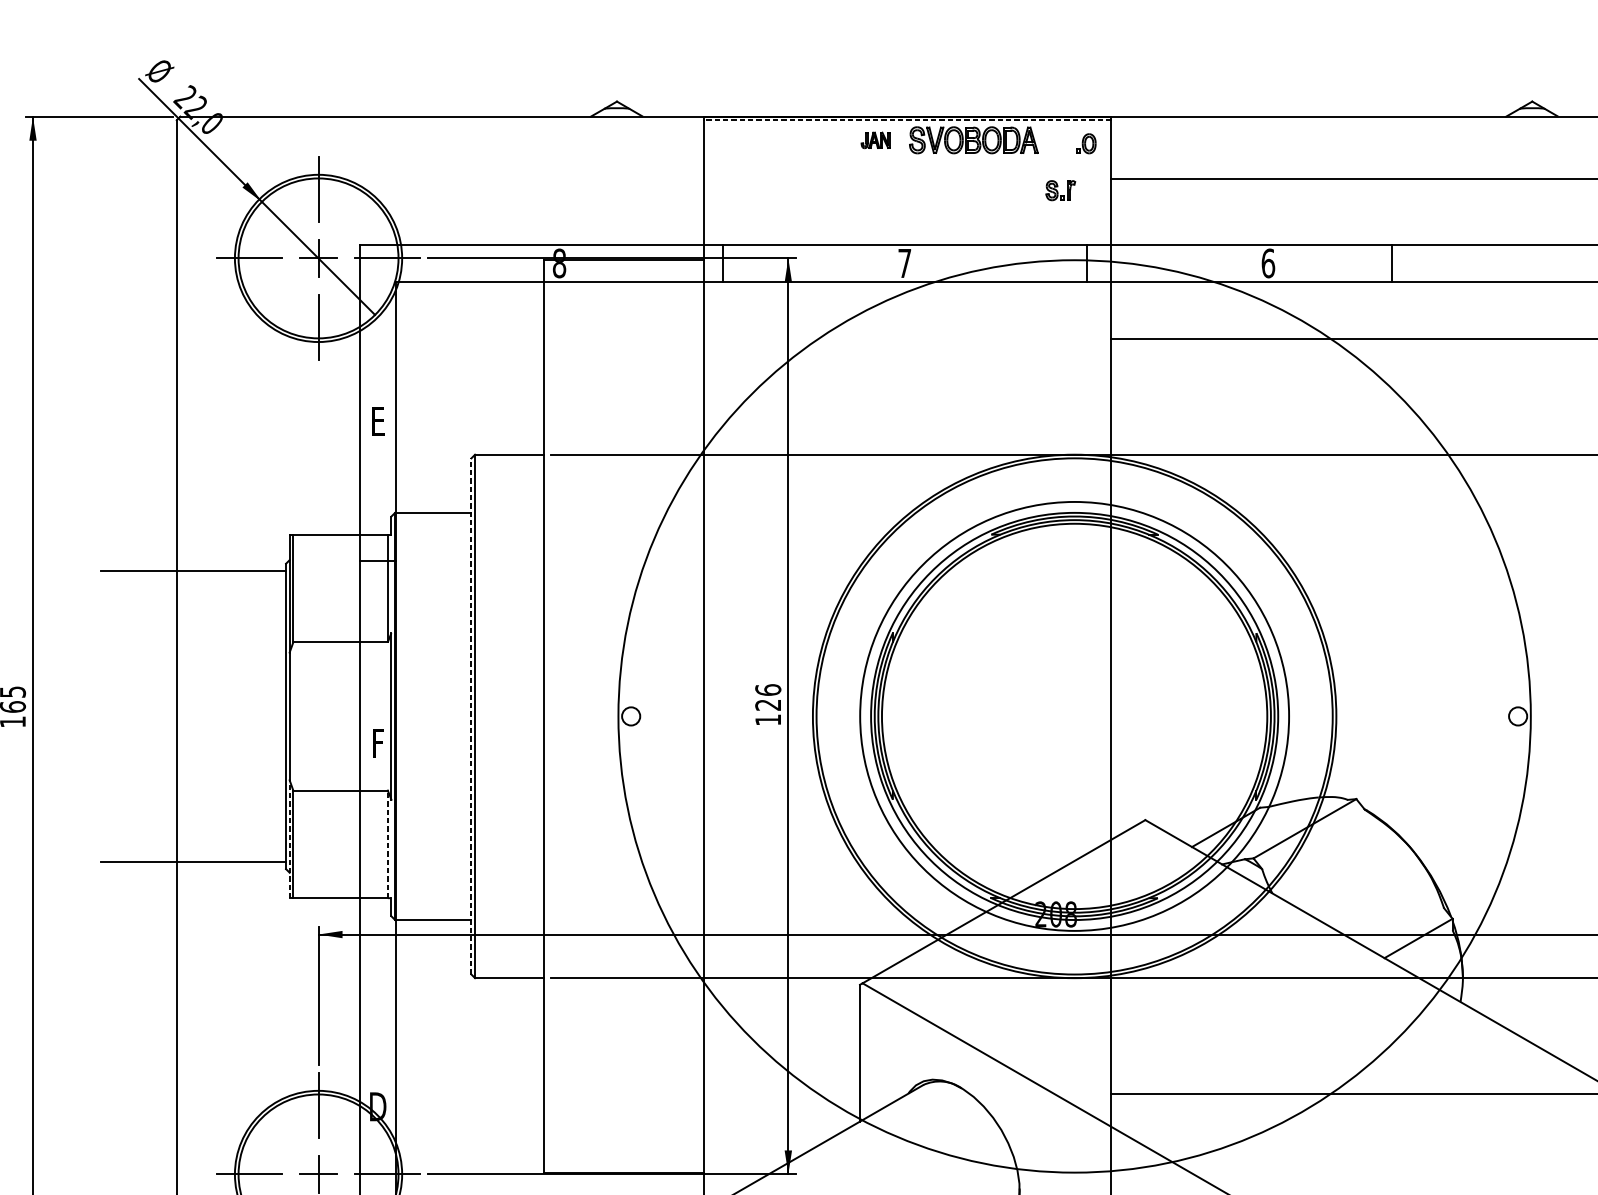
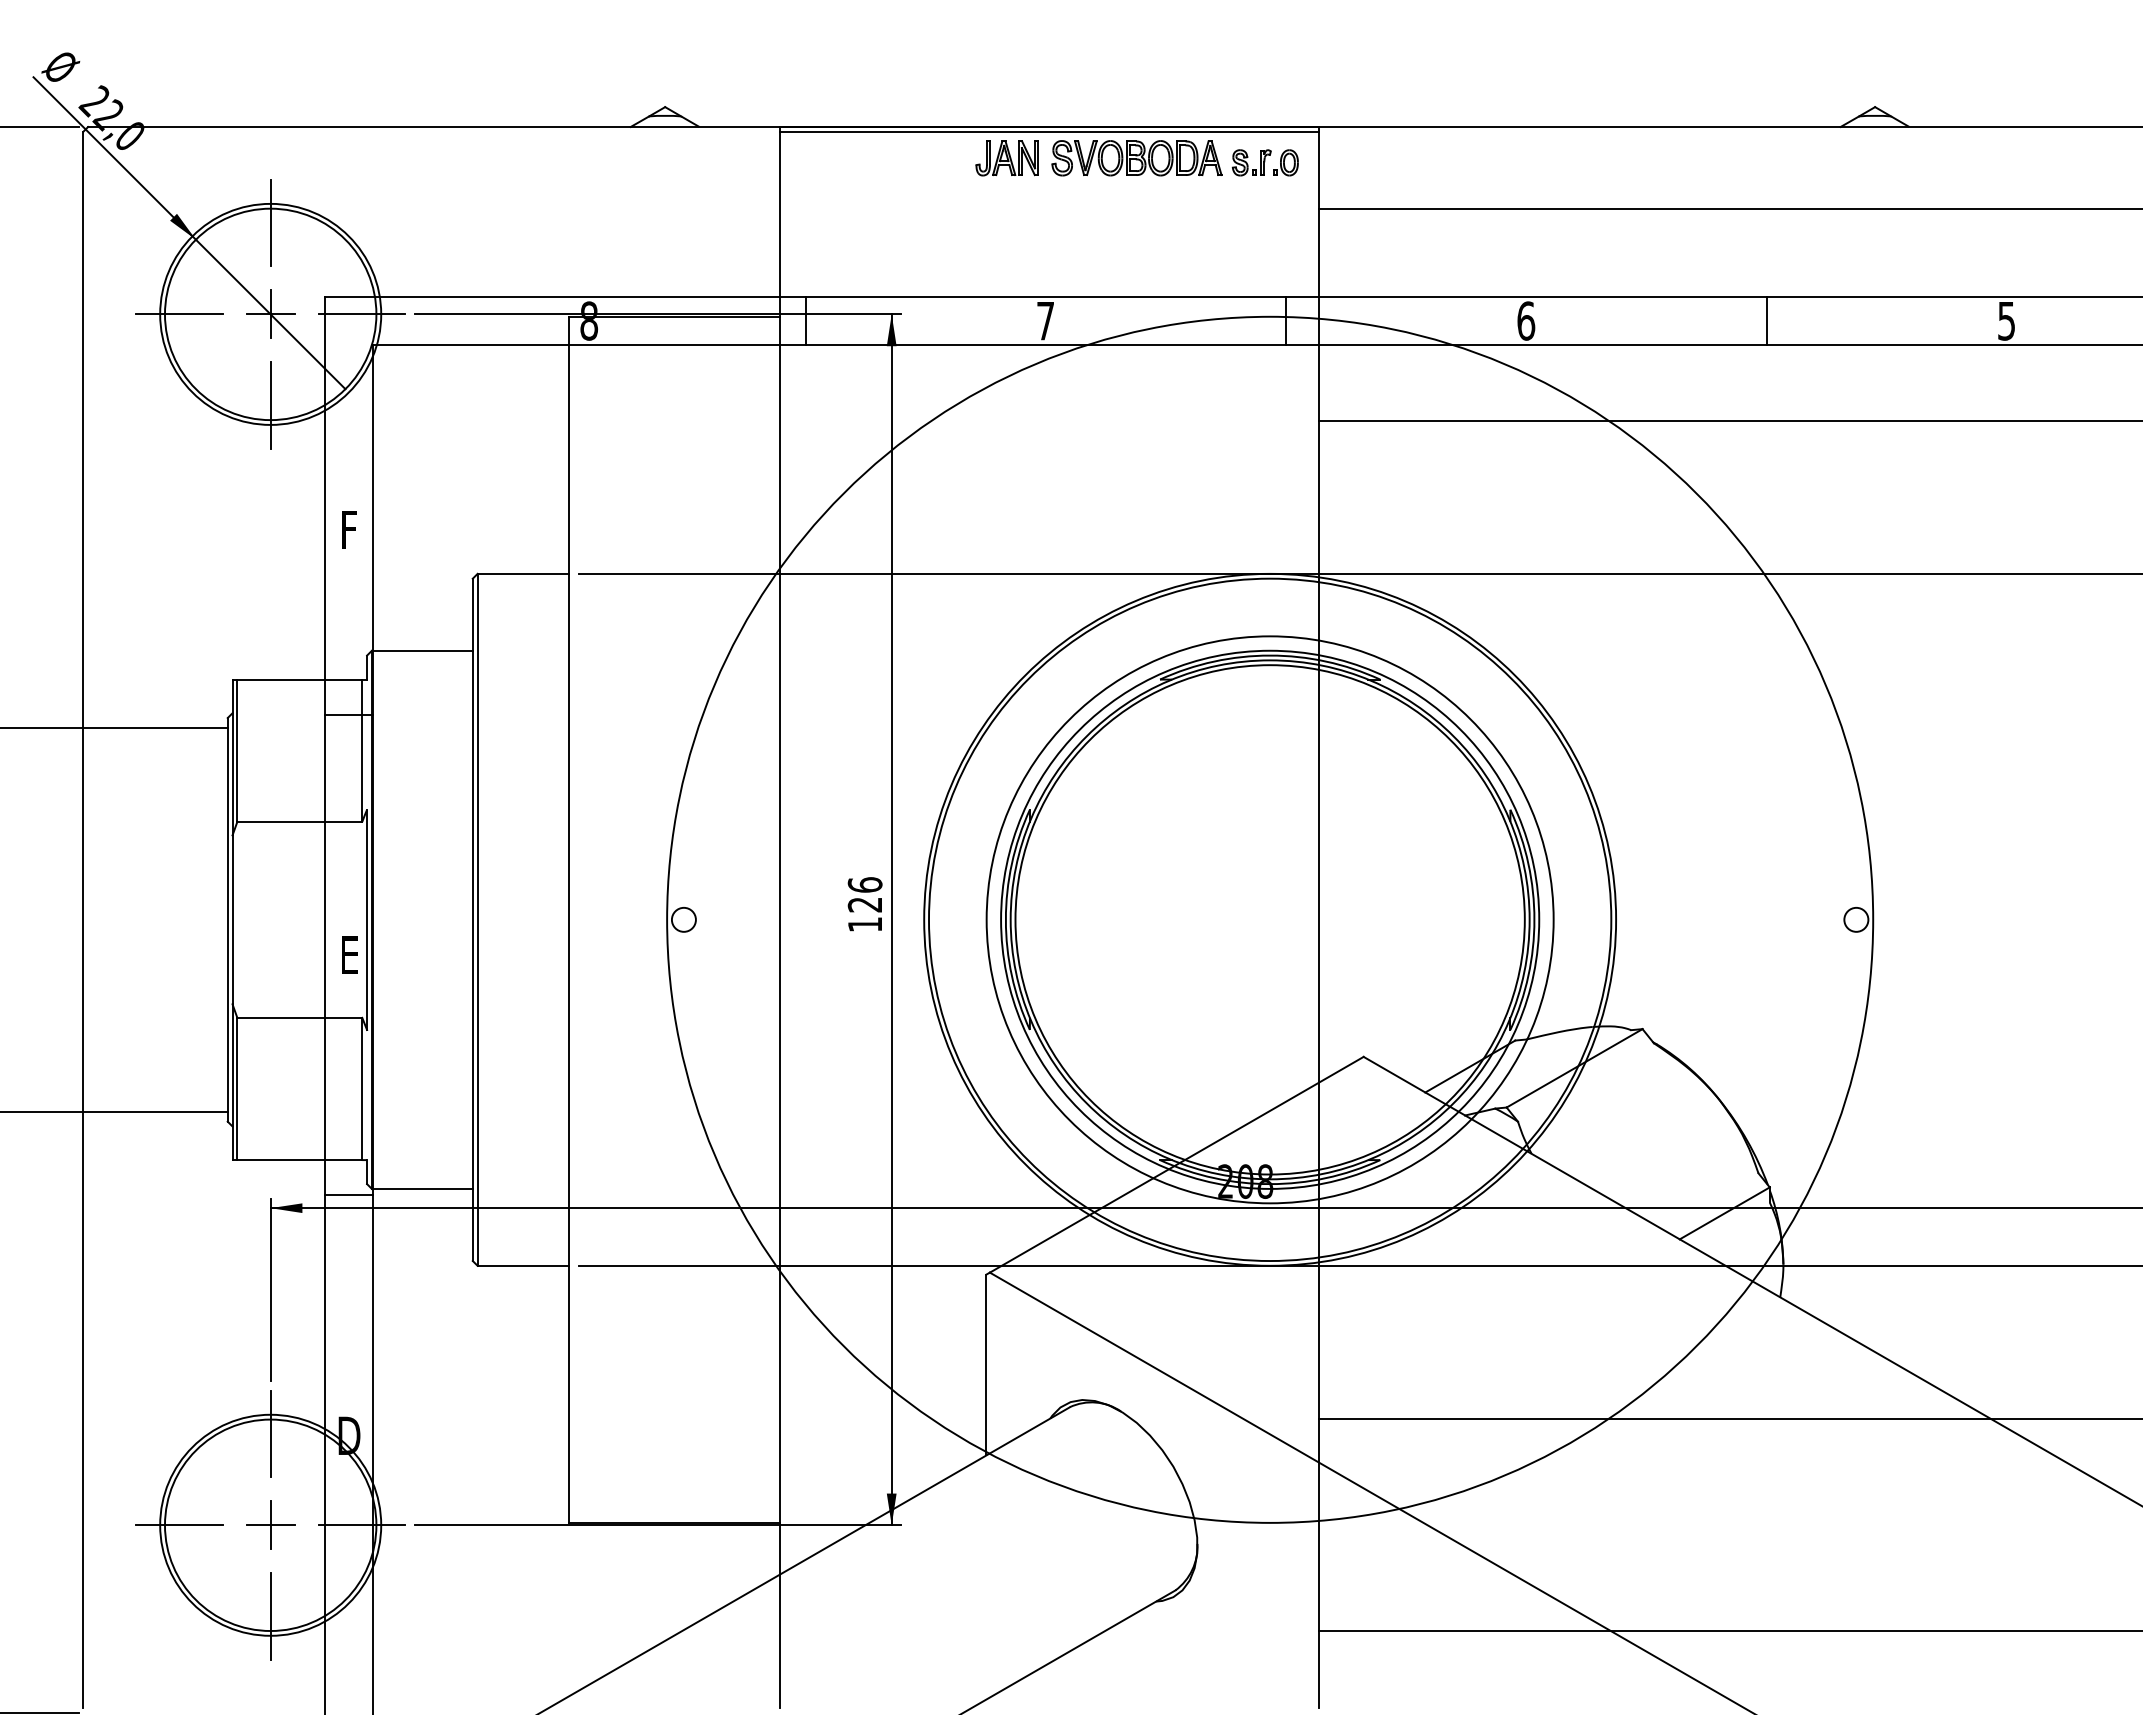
line: (906, 120) -> (1048, 131), dashed -> solid
part: (875, 140) -> (1006, 158), size x1.67
part: (1060, 190) -> (1251, 162), moved
line: (1391, 263) -> (1766, 320), moved
text: (378, 421) -> (349, 529), E -> F
line: (471, 716) -> (472, 919), dashed -> solid
text: (378, 742) -> (349, 954), F -> E
line: (289, 839) -> (232, 1082), dashed -> solid
line: (388, 844) -> (362, 1088), dashed -> solid
line: (378, 924) -> (349, 1195), added

